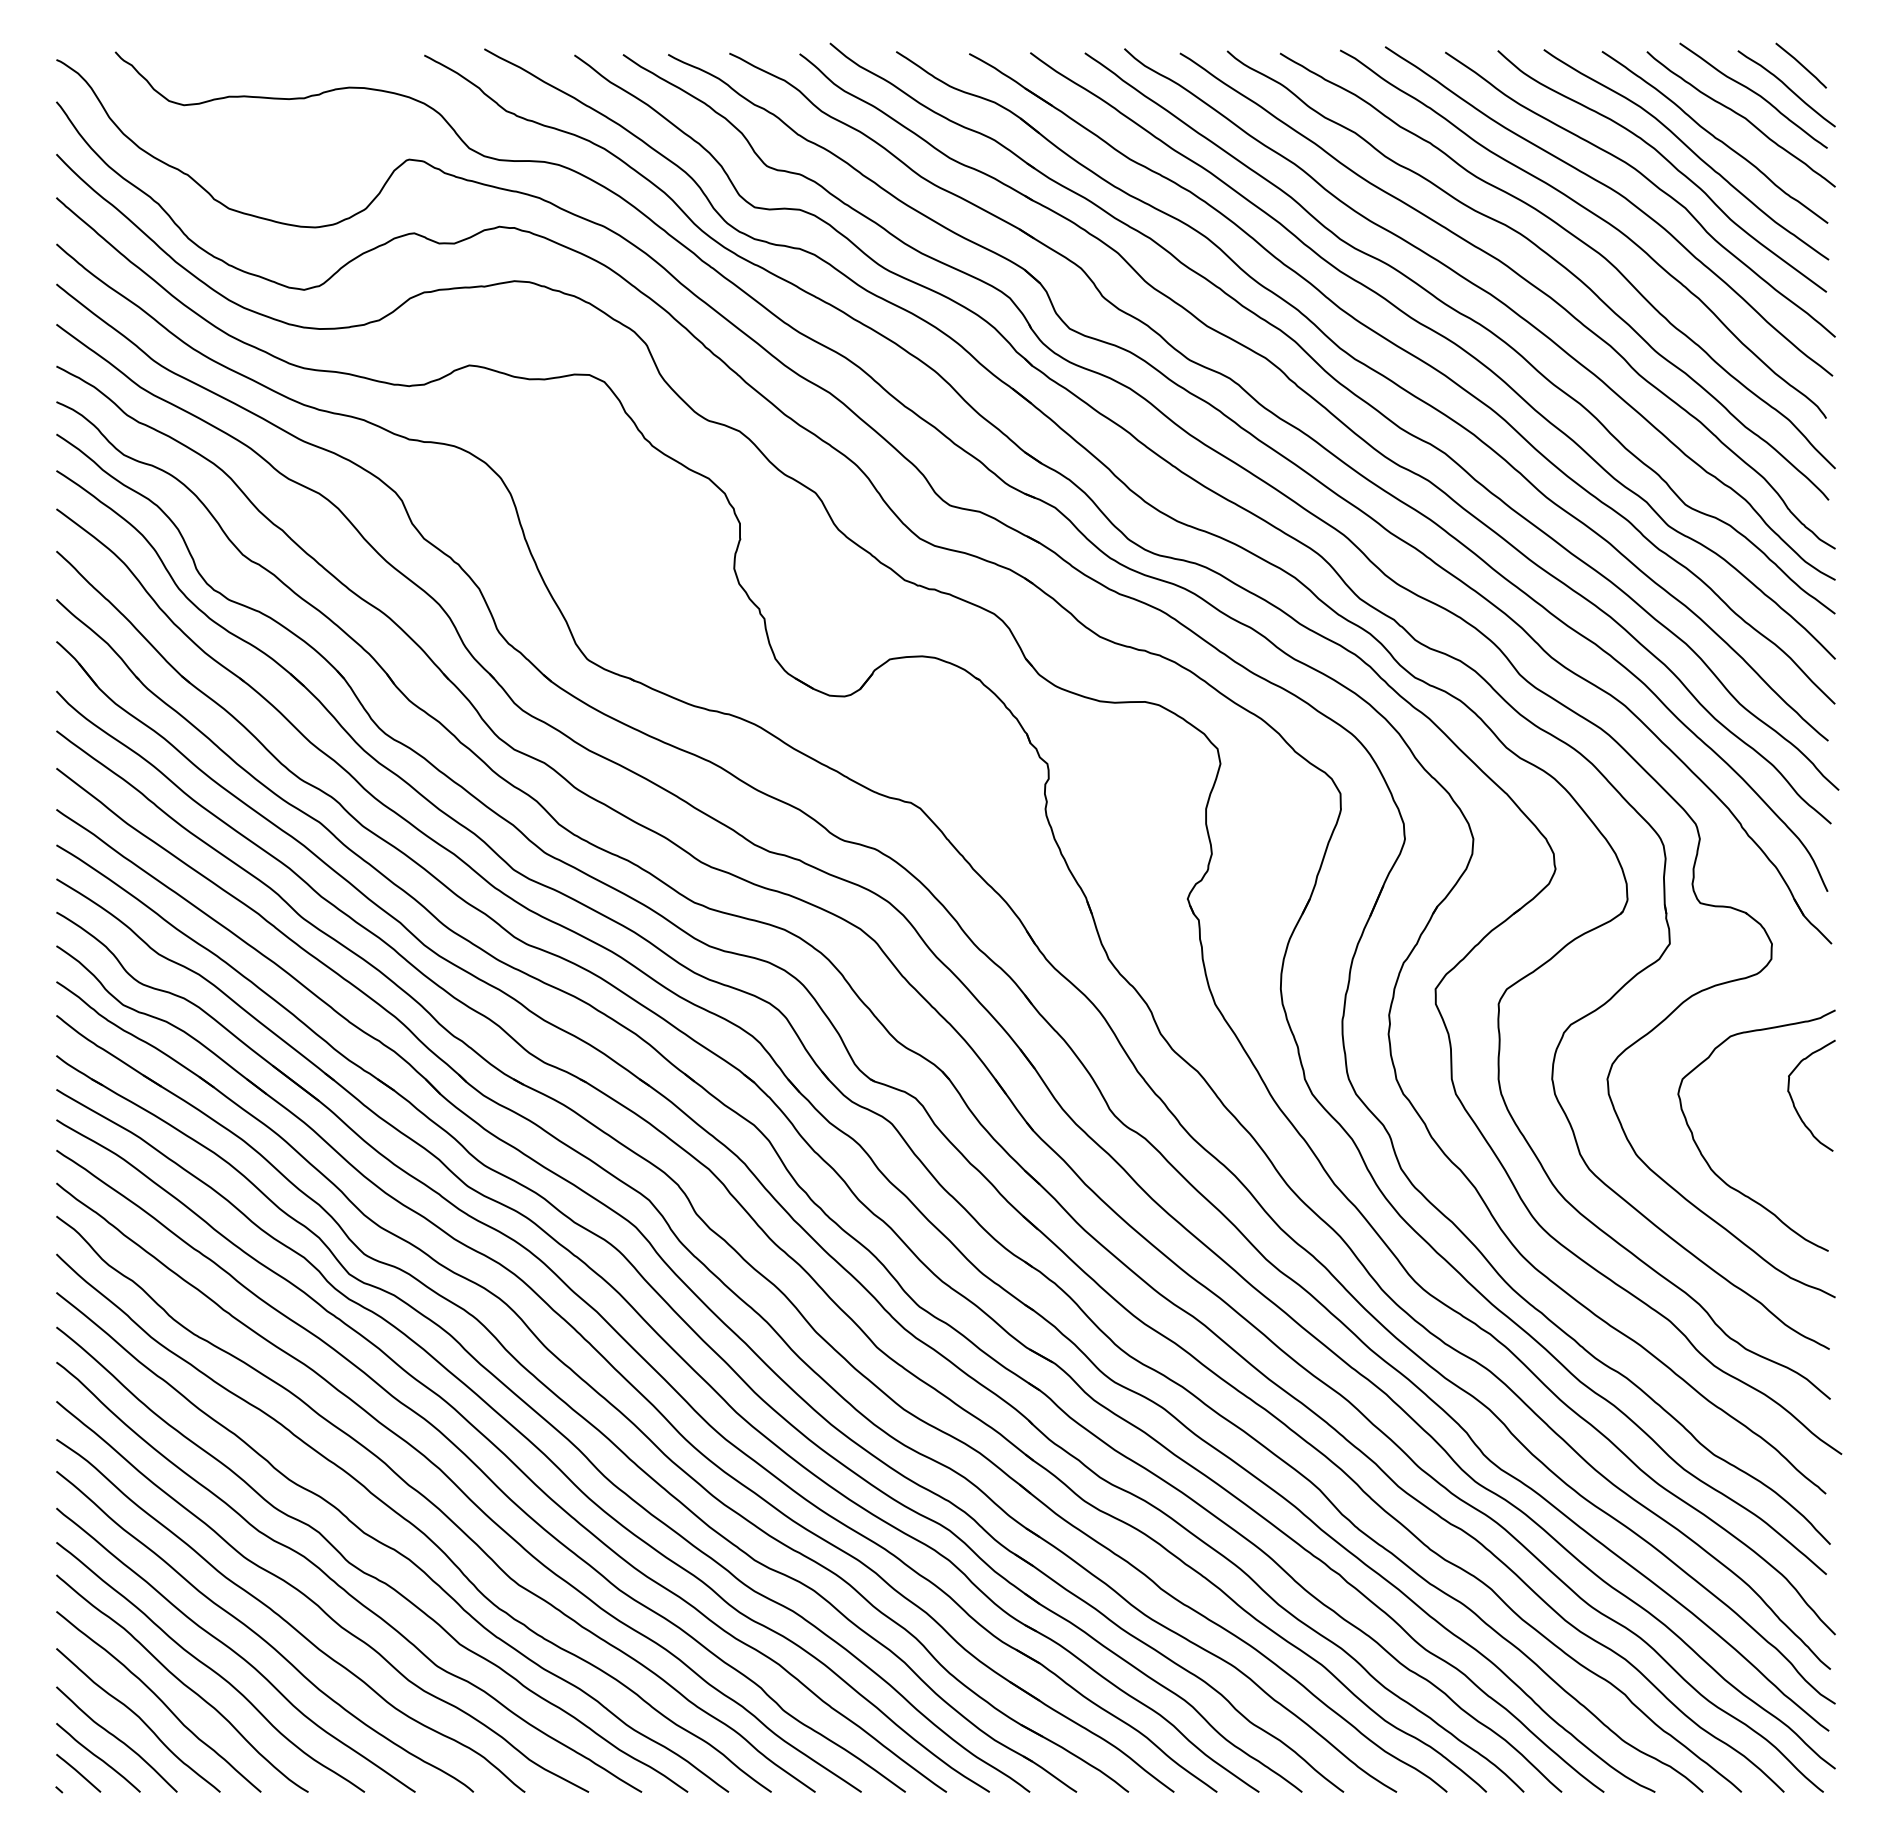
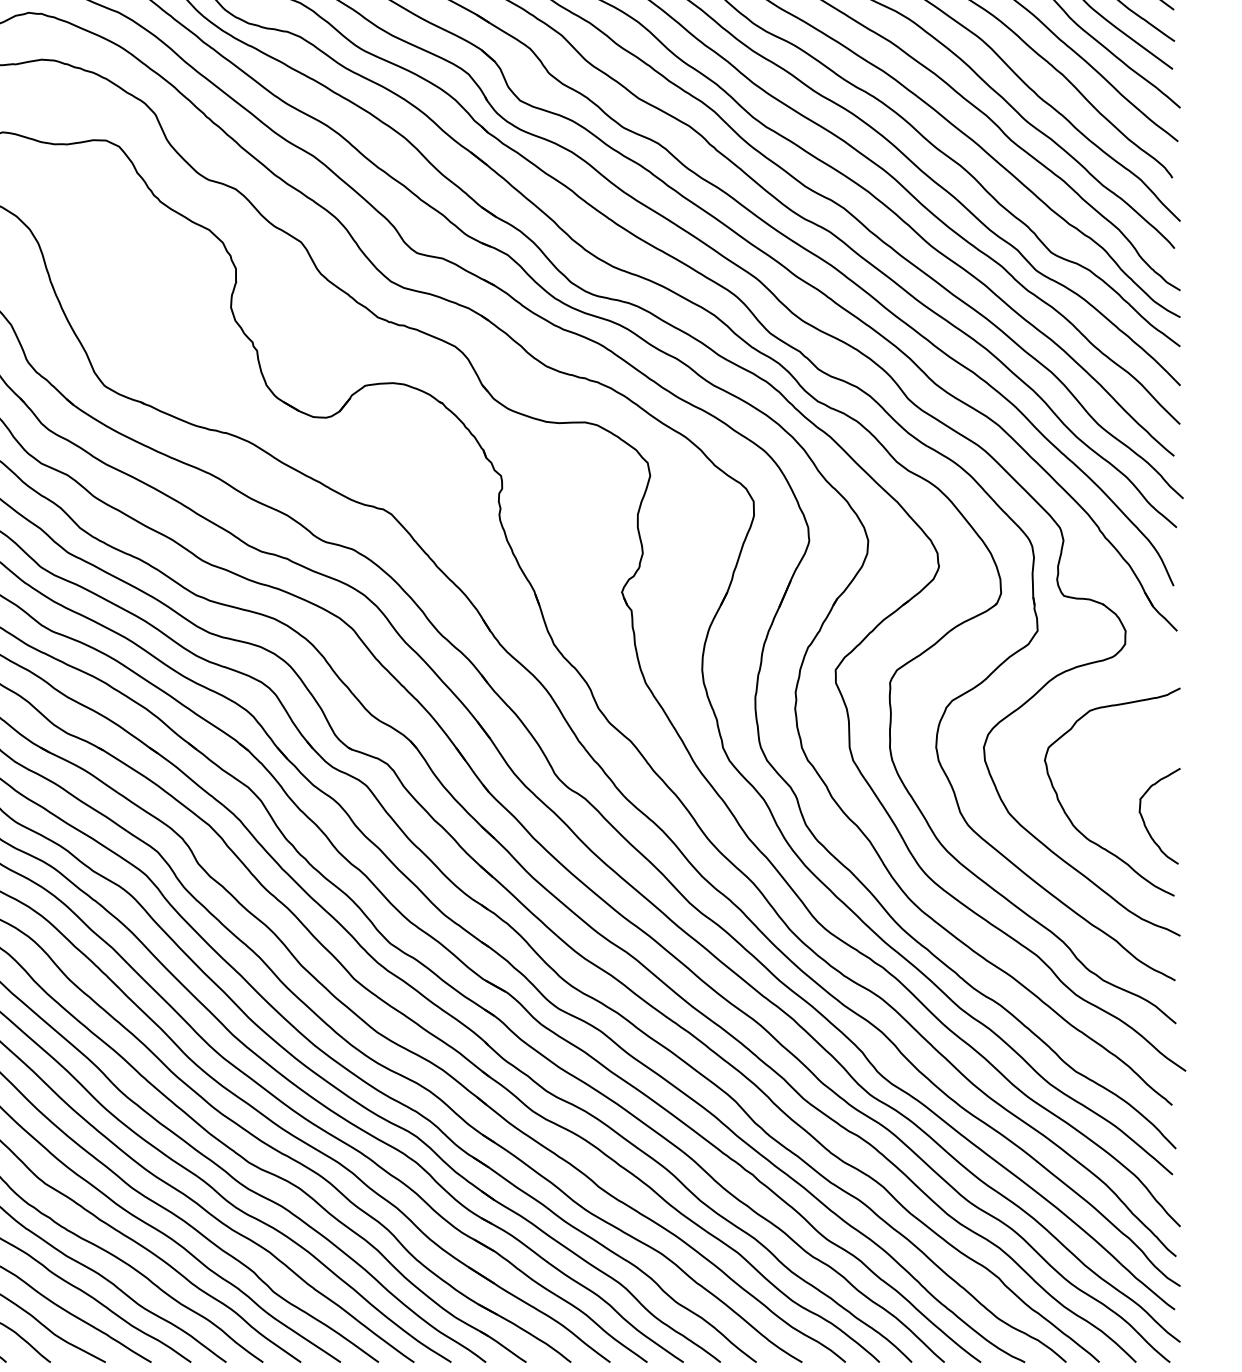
curve: (1794, 1102) -> (1145, 822), moved

